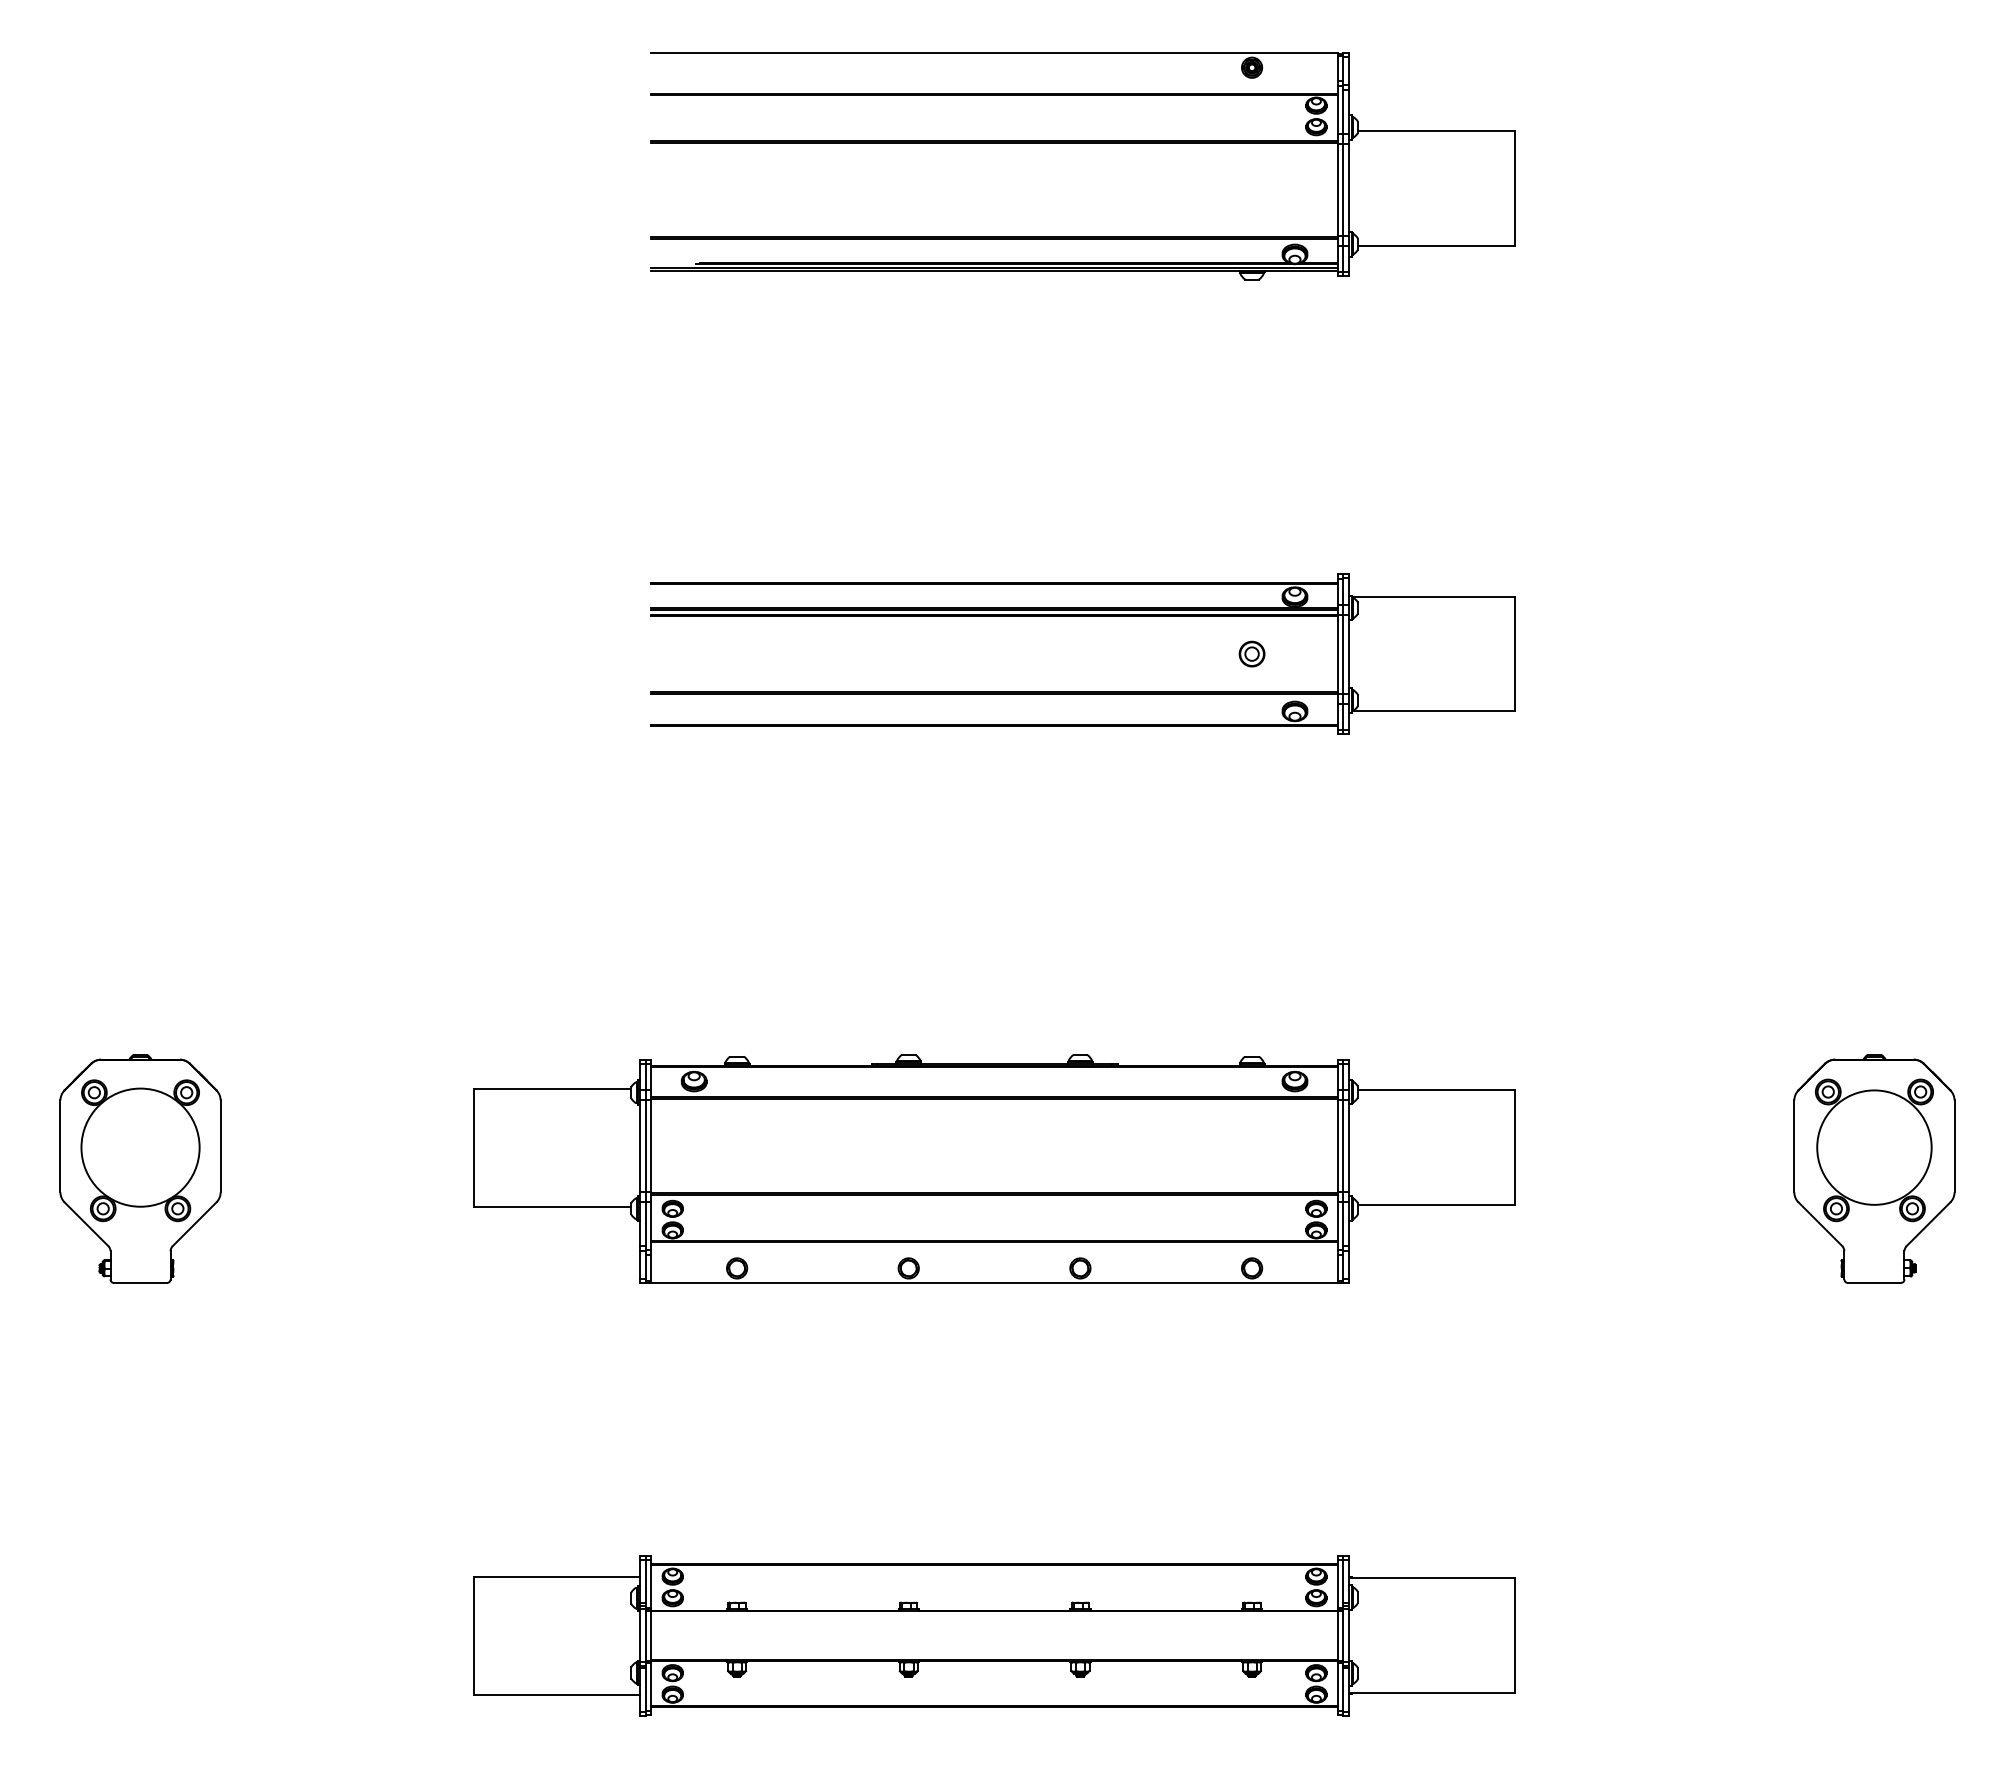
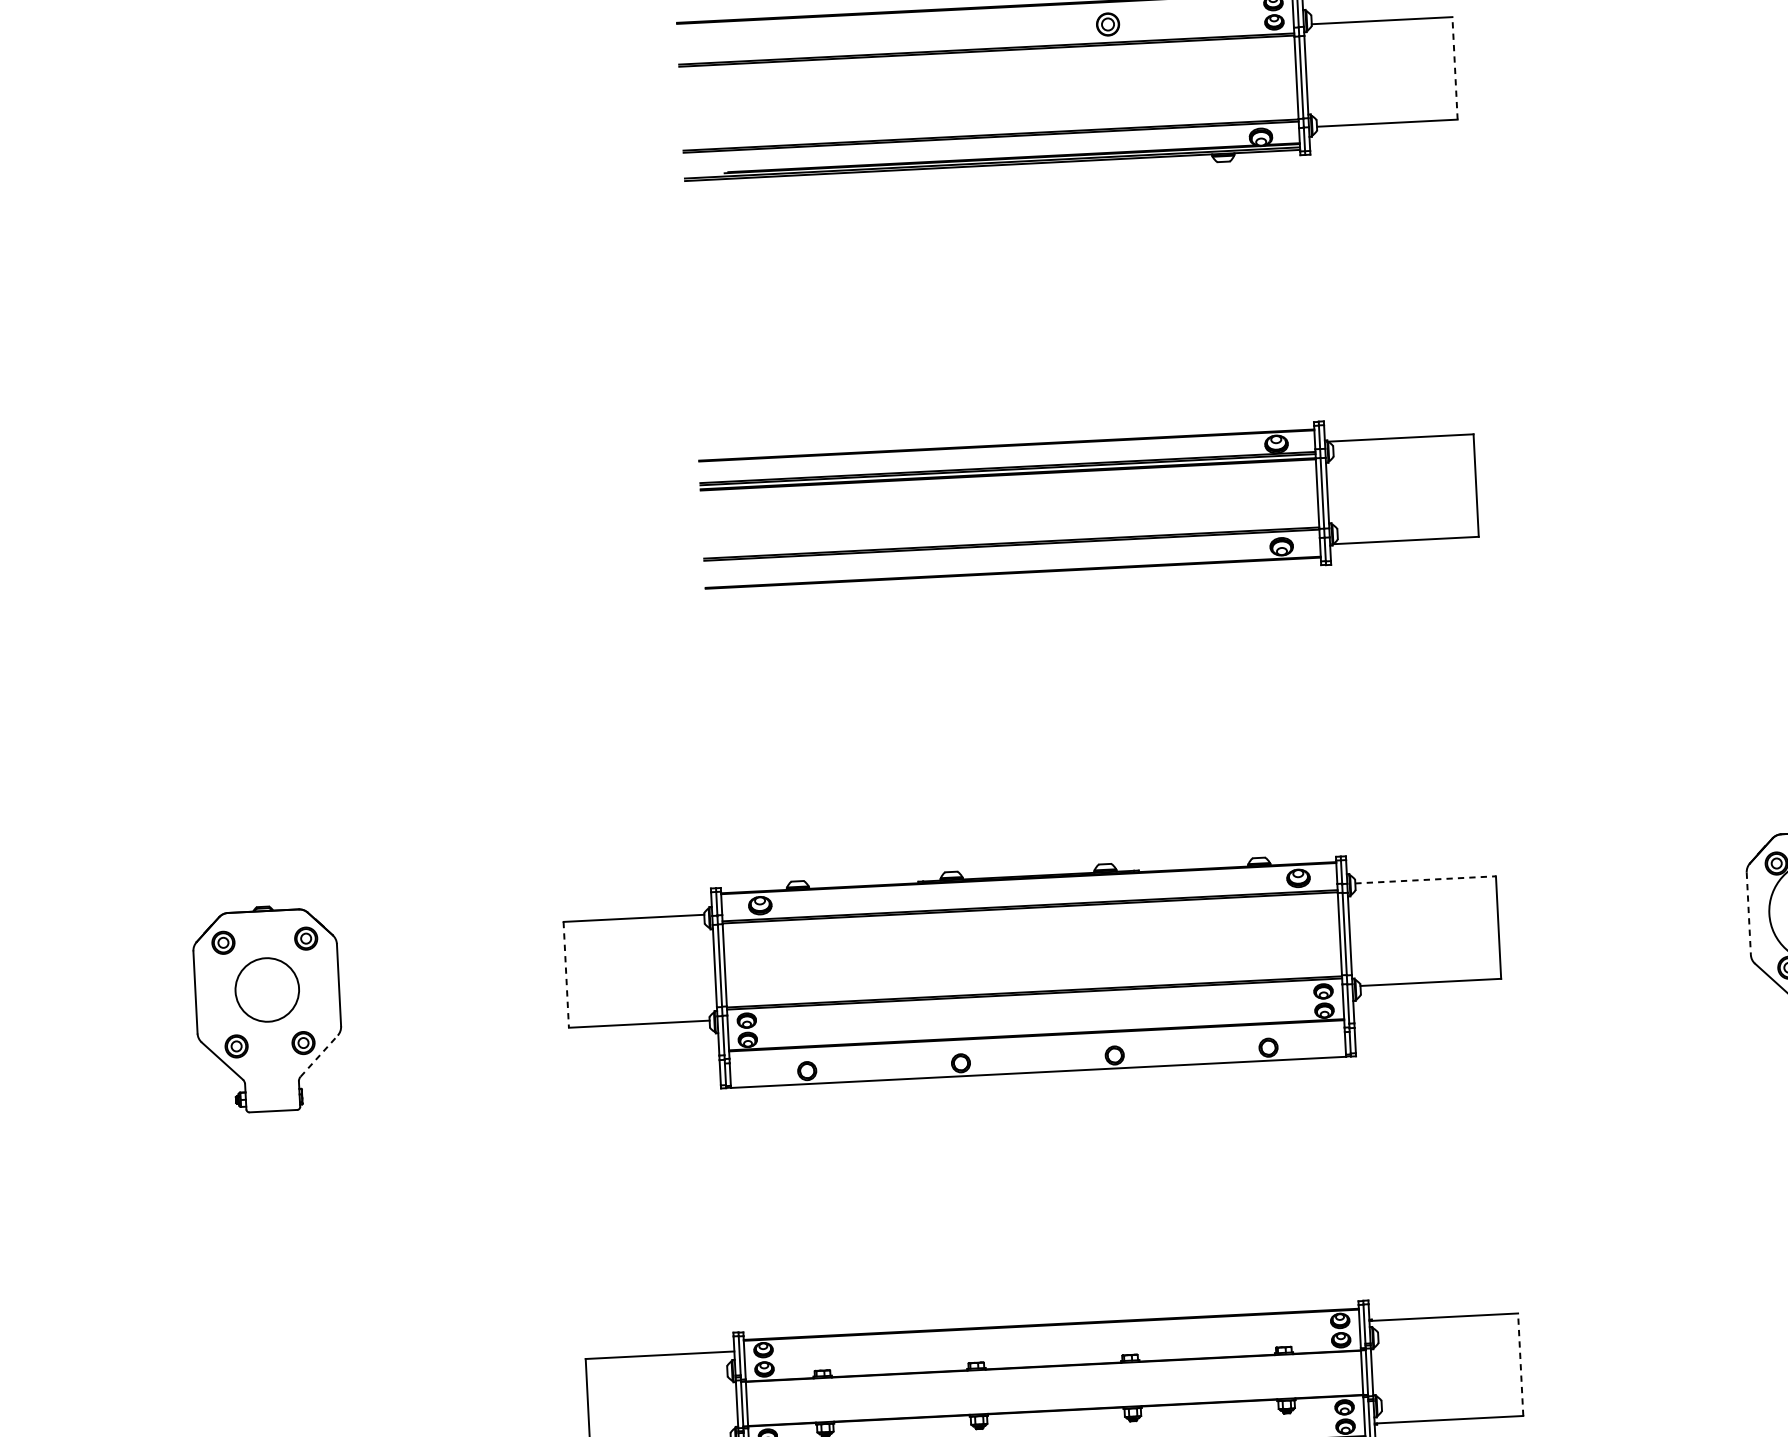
line: (1514, 188) -> (1454, 68), solid -> dashed
part: (1251, 653) -> (1107, 23), moved
line: (1436, 1090) -> (1425, 879), solid -> dashed
line: (1794, 1146) -> (1748, 913), solid -> dashed
circle: (140, 1147) -> (267, 989), size x0.6
line: (474, 1148) -> (566, 975), solid -> dashed
line: (194, 1224) -> (319, 1056), solid -> dashed
line: (1514, 1635) -> (1520, 1364), solid -> dashed

